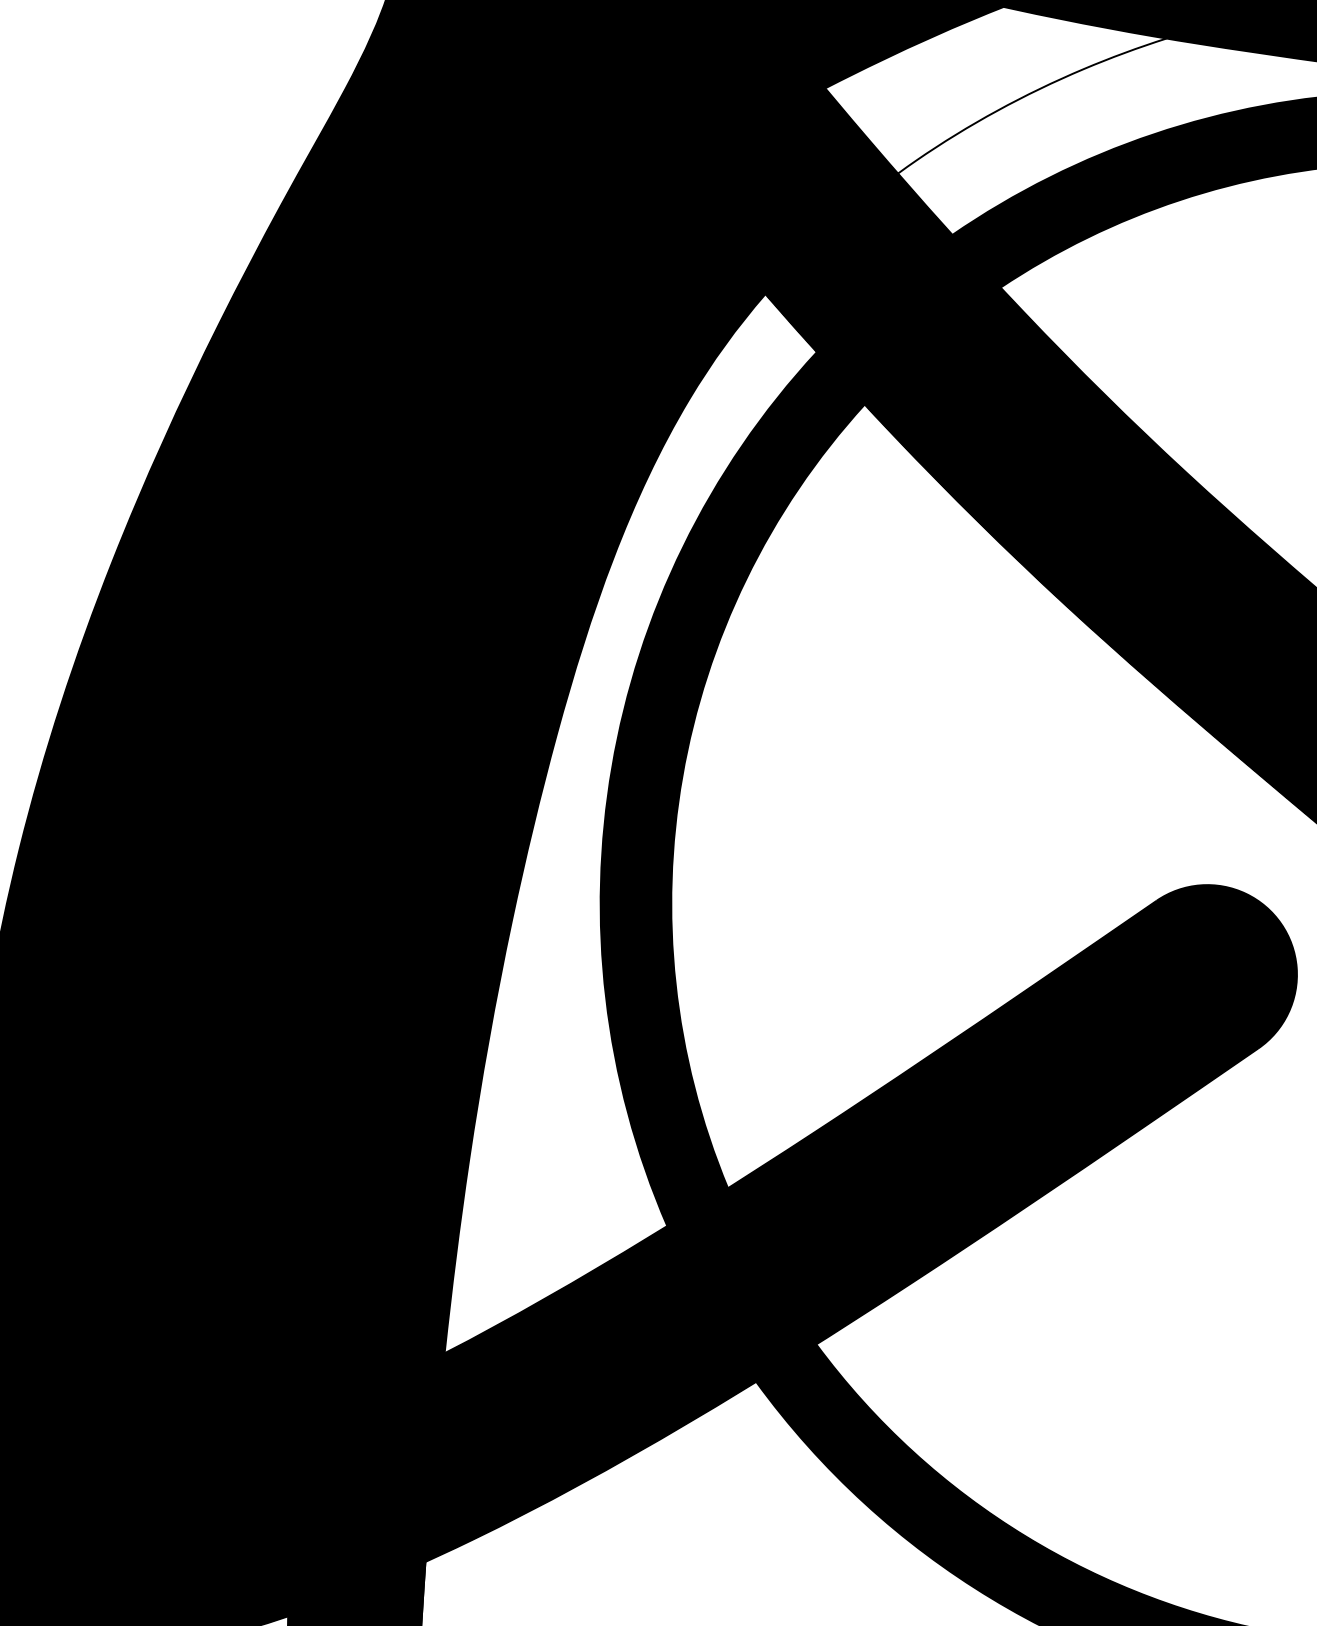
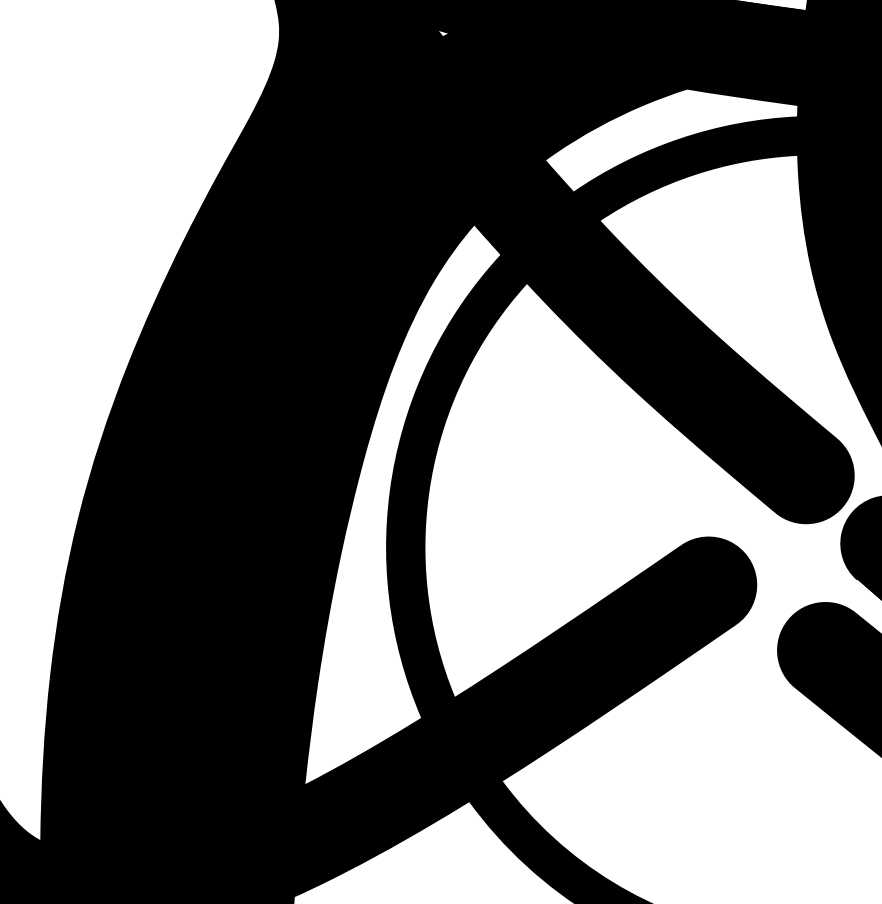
fill: (995, 89) -> (596, 115), added

